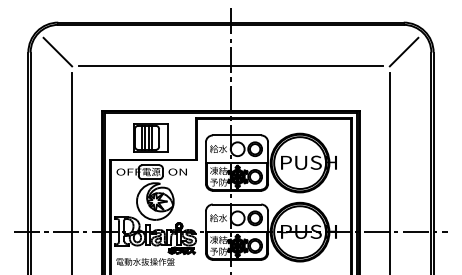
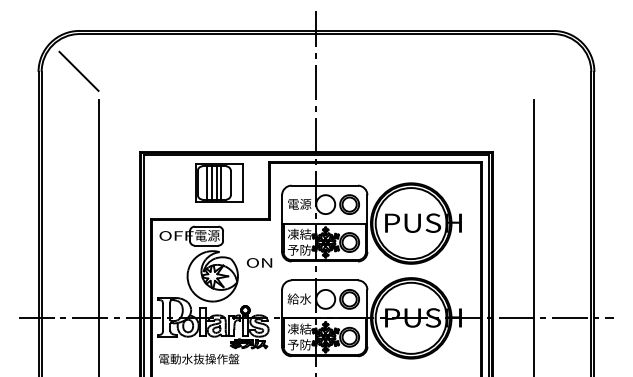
line: (403, 51) -> (553, 70), removed
line: (231, 66) -> (316, 90), removed
part: (150, 137) -> (219, 182), moved
text: (218, 148) -> (299, 203), 給水 -> 電源
text: (177, 171) -> (259, 262), moved

